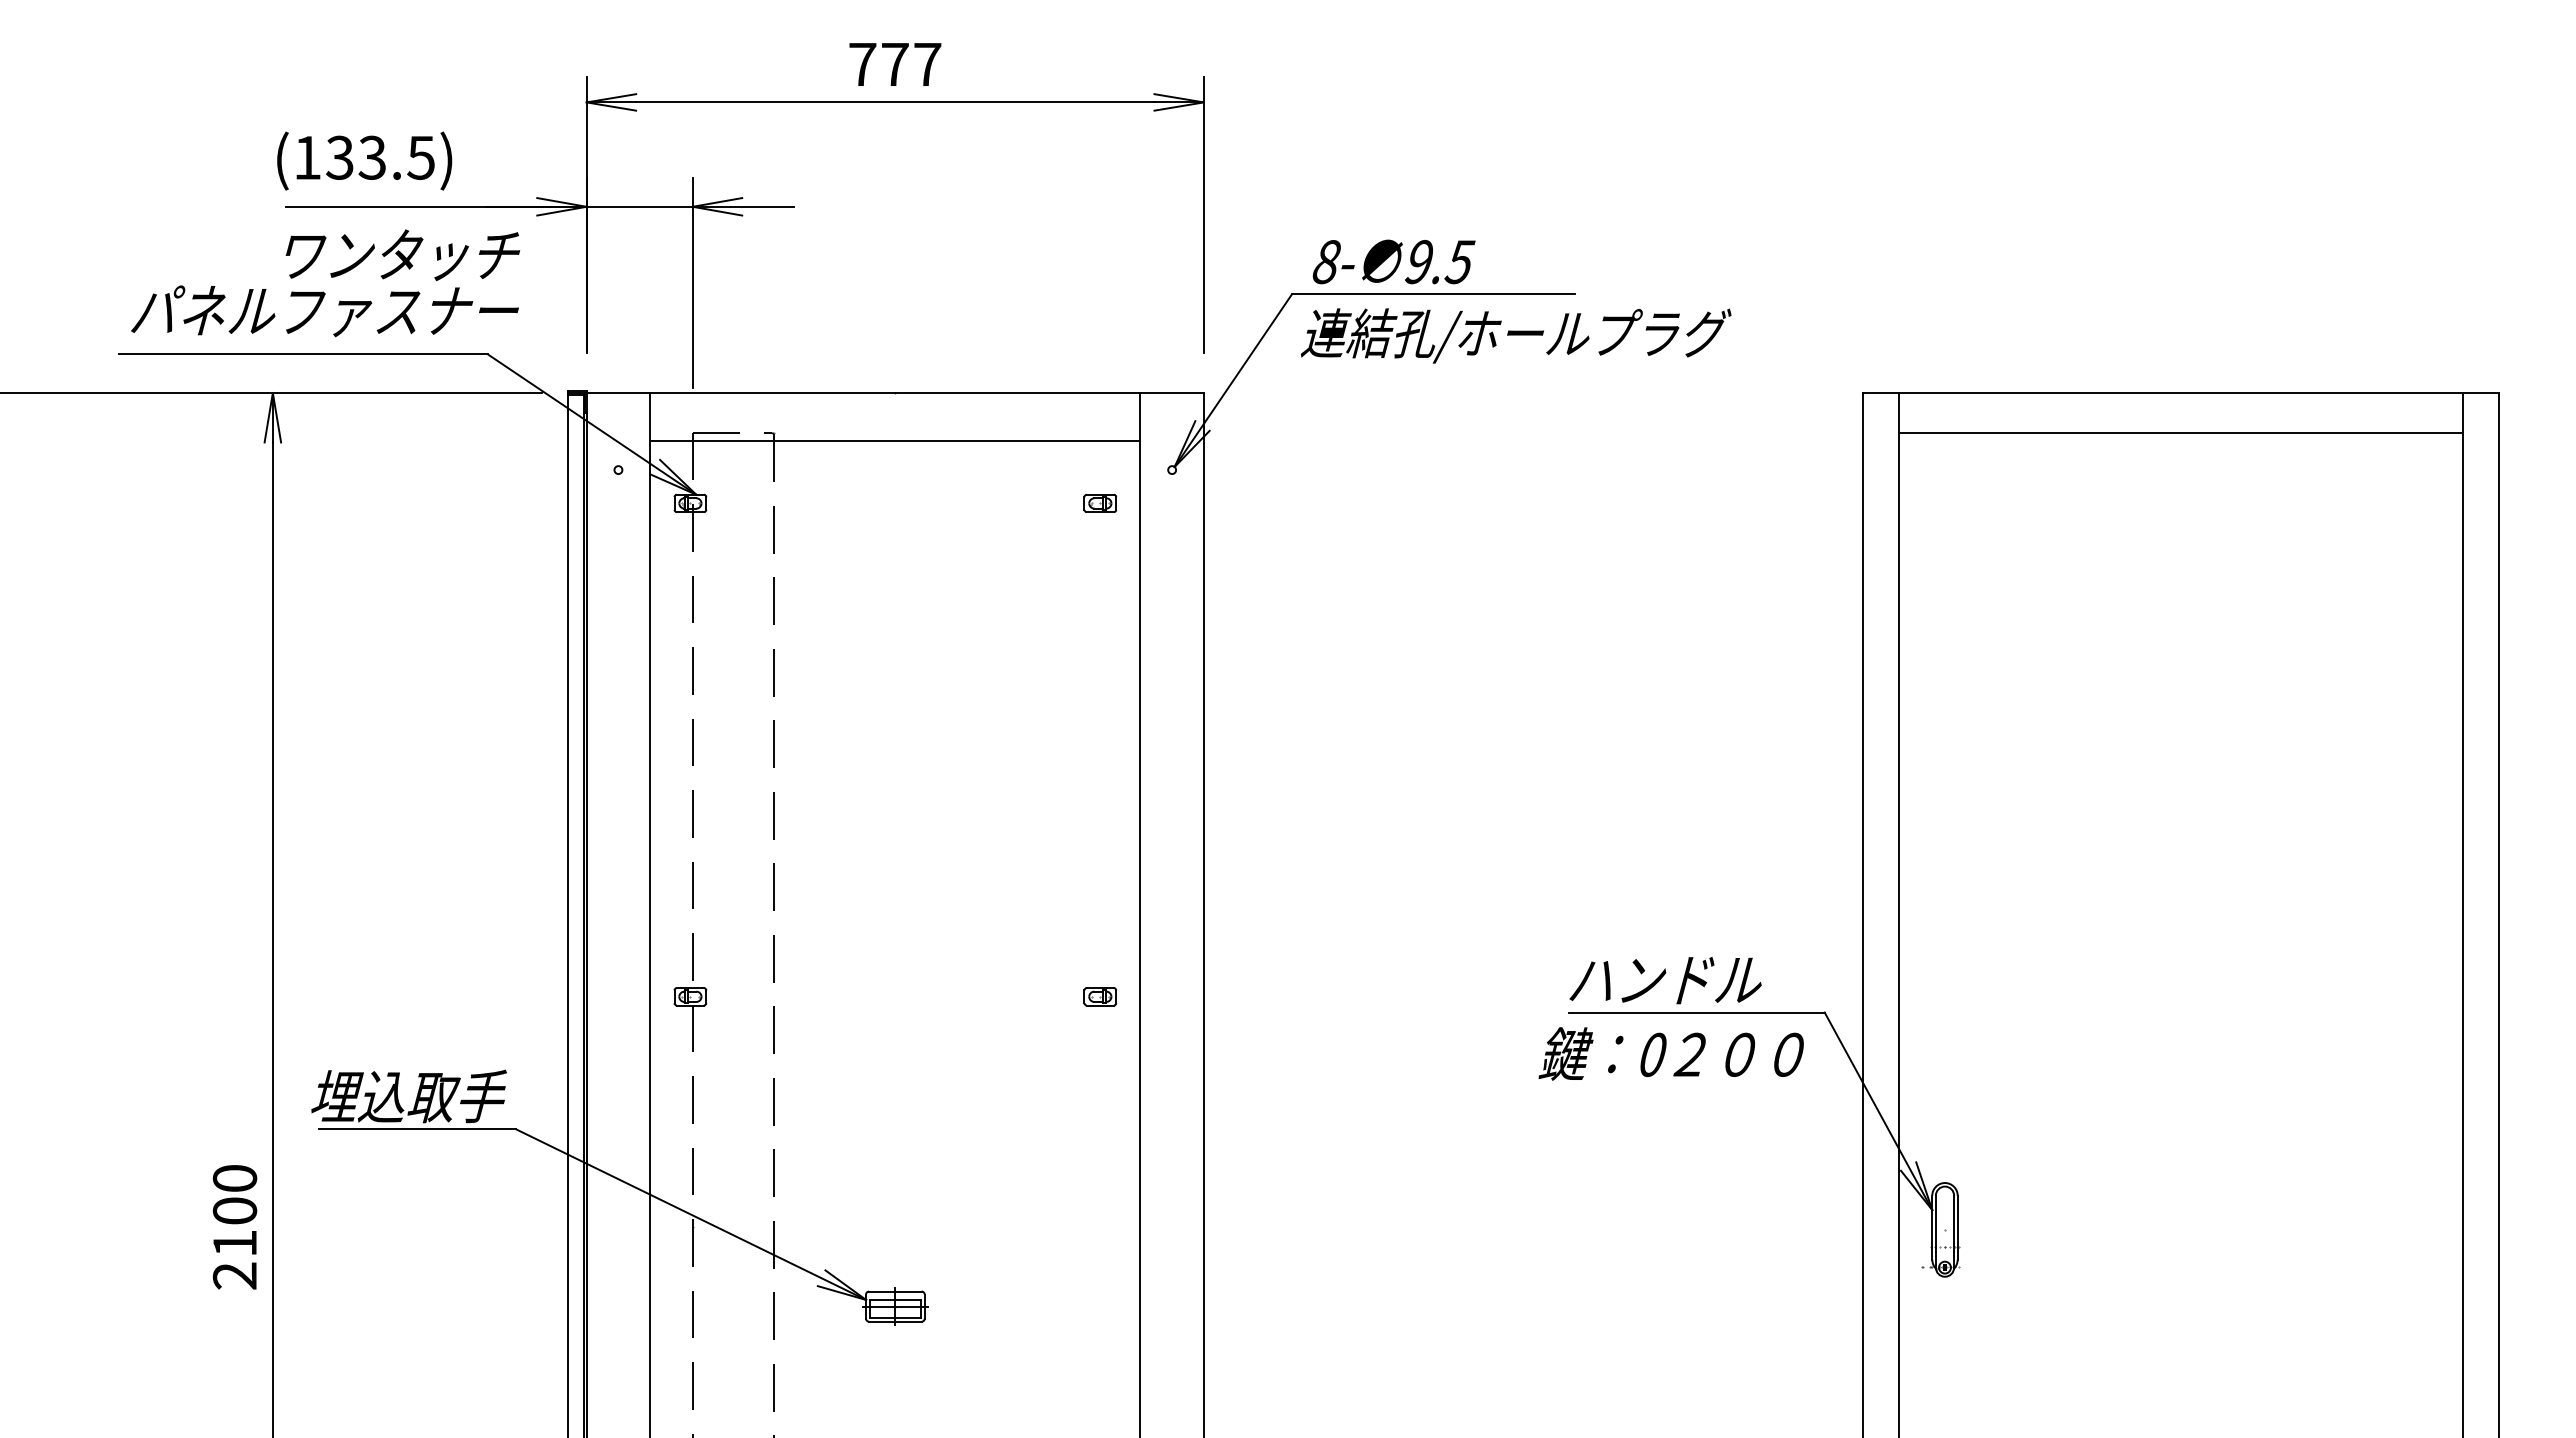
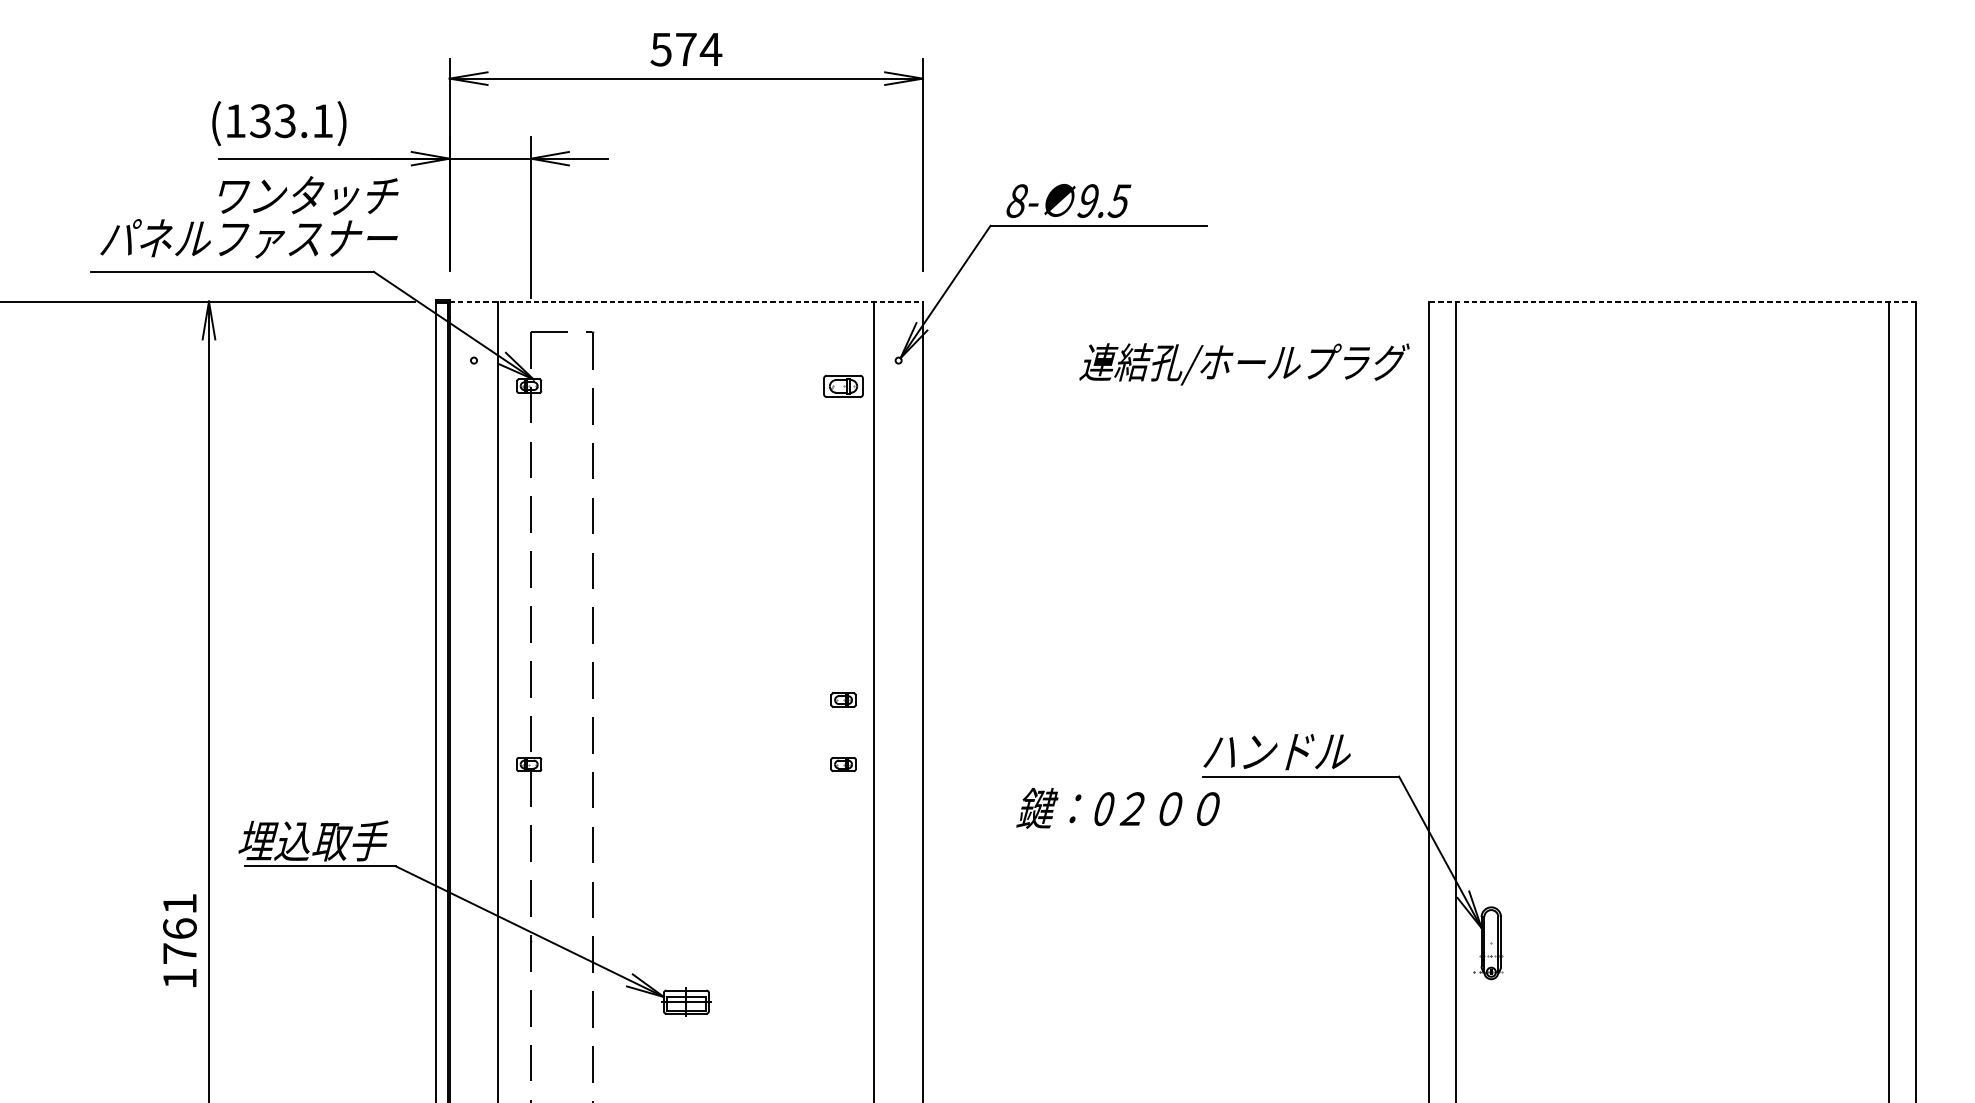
text: (895, 64) -> (686, 49), 777 -> 574
text: (420, 157) -> (322, 120), (133.5) -> (133.1)
text: (1516, 335) -> (1244, 363), moved
line: (895, 393) -> (686, 301), solid -> dashed
line: (2180, 393) -> (1671, 301), solid -> dashed
line: (2180, 432) -> (1671, 331), removed
line: (895, 440) -> (686, 337), removed
part: (1100, 502) -> (843, 385), size x1.6
part: (1099, 912) -> (842, 699), added
text: (1670, 1053) -> (1117, 808), moved
text: (234, 1227) -> (179, 941), 2100 -> 1761

